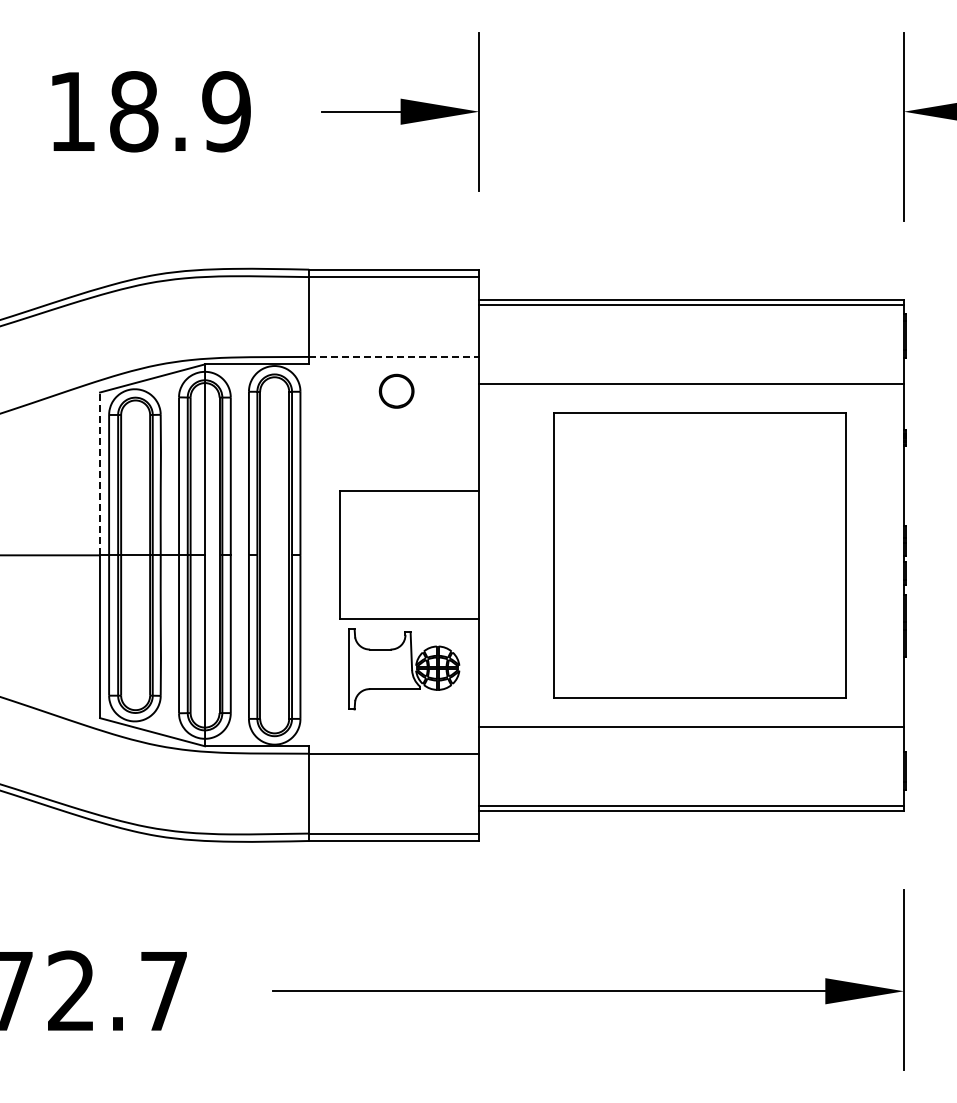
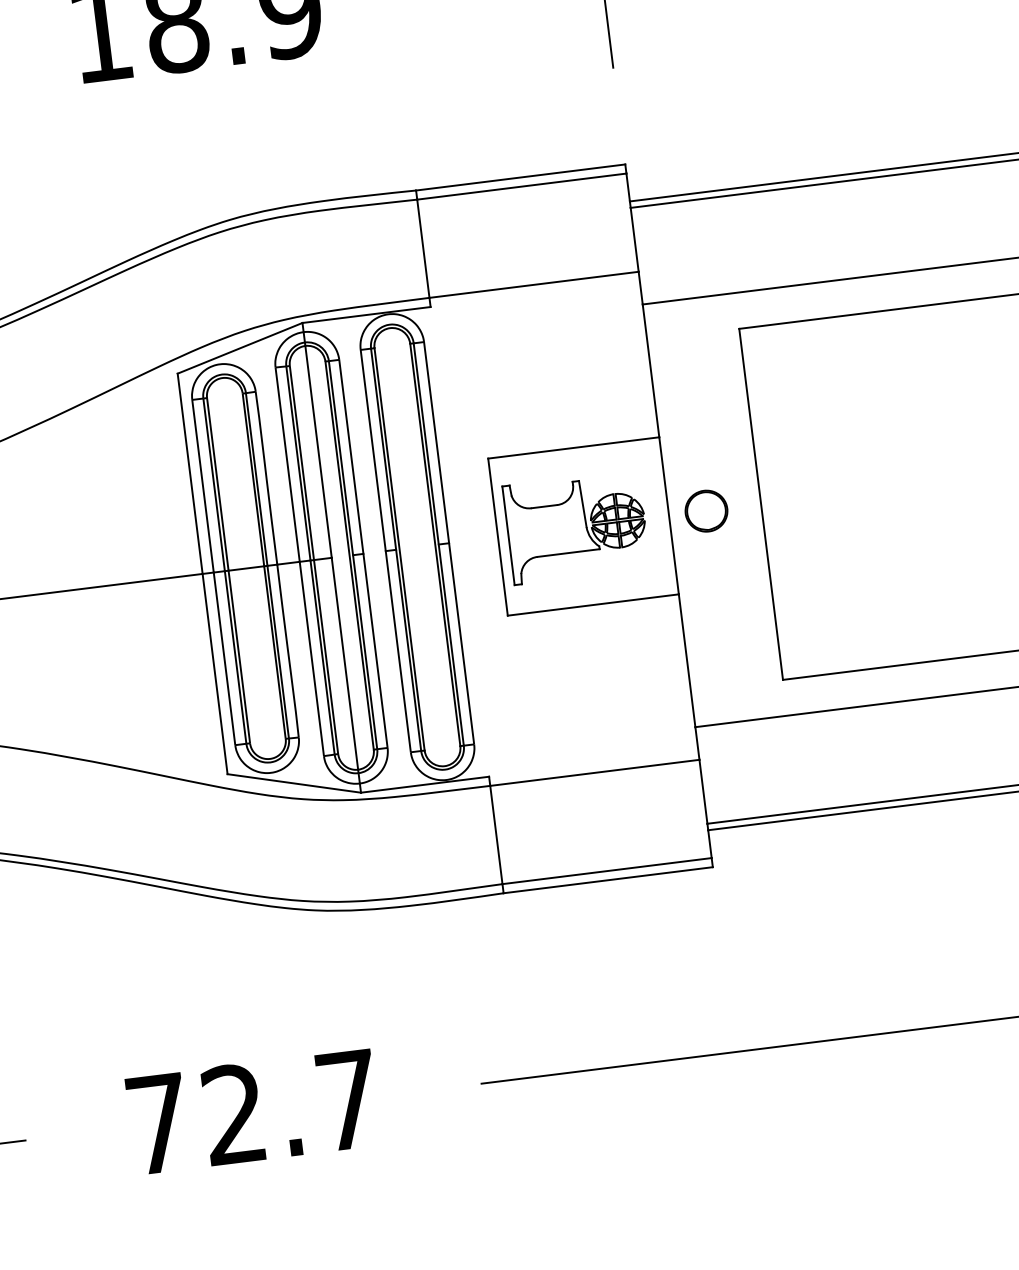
line: (394, 356) -> (534, 284), dashed -> solid
part: (396, 390) -> (706, 510), moved
line: (100, 473) -> (190, 473), dashed -> solid
part: (404, 669) -> (577, 527), moved

